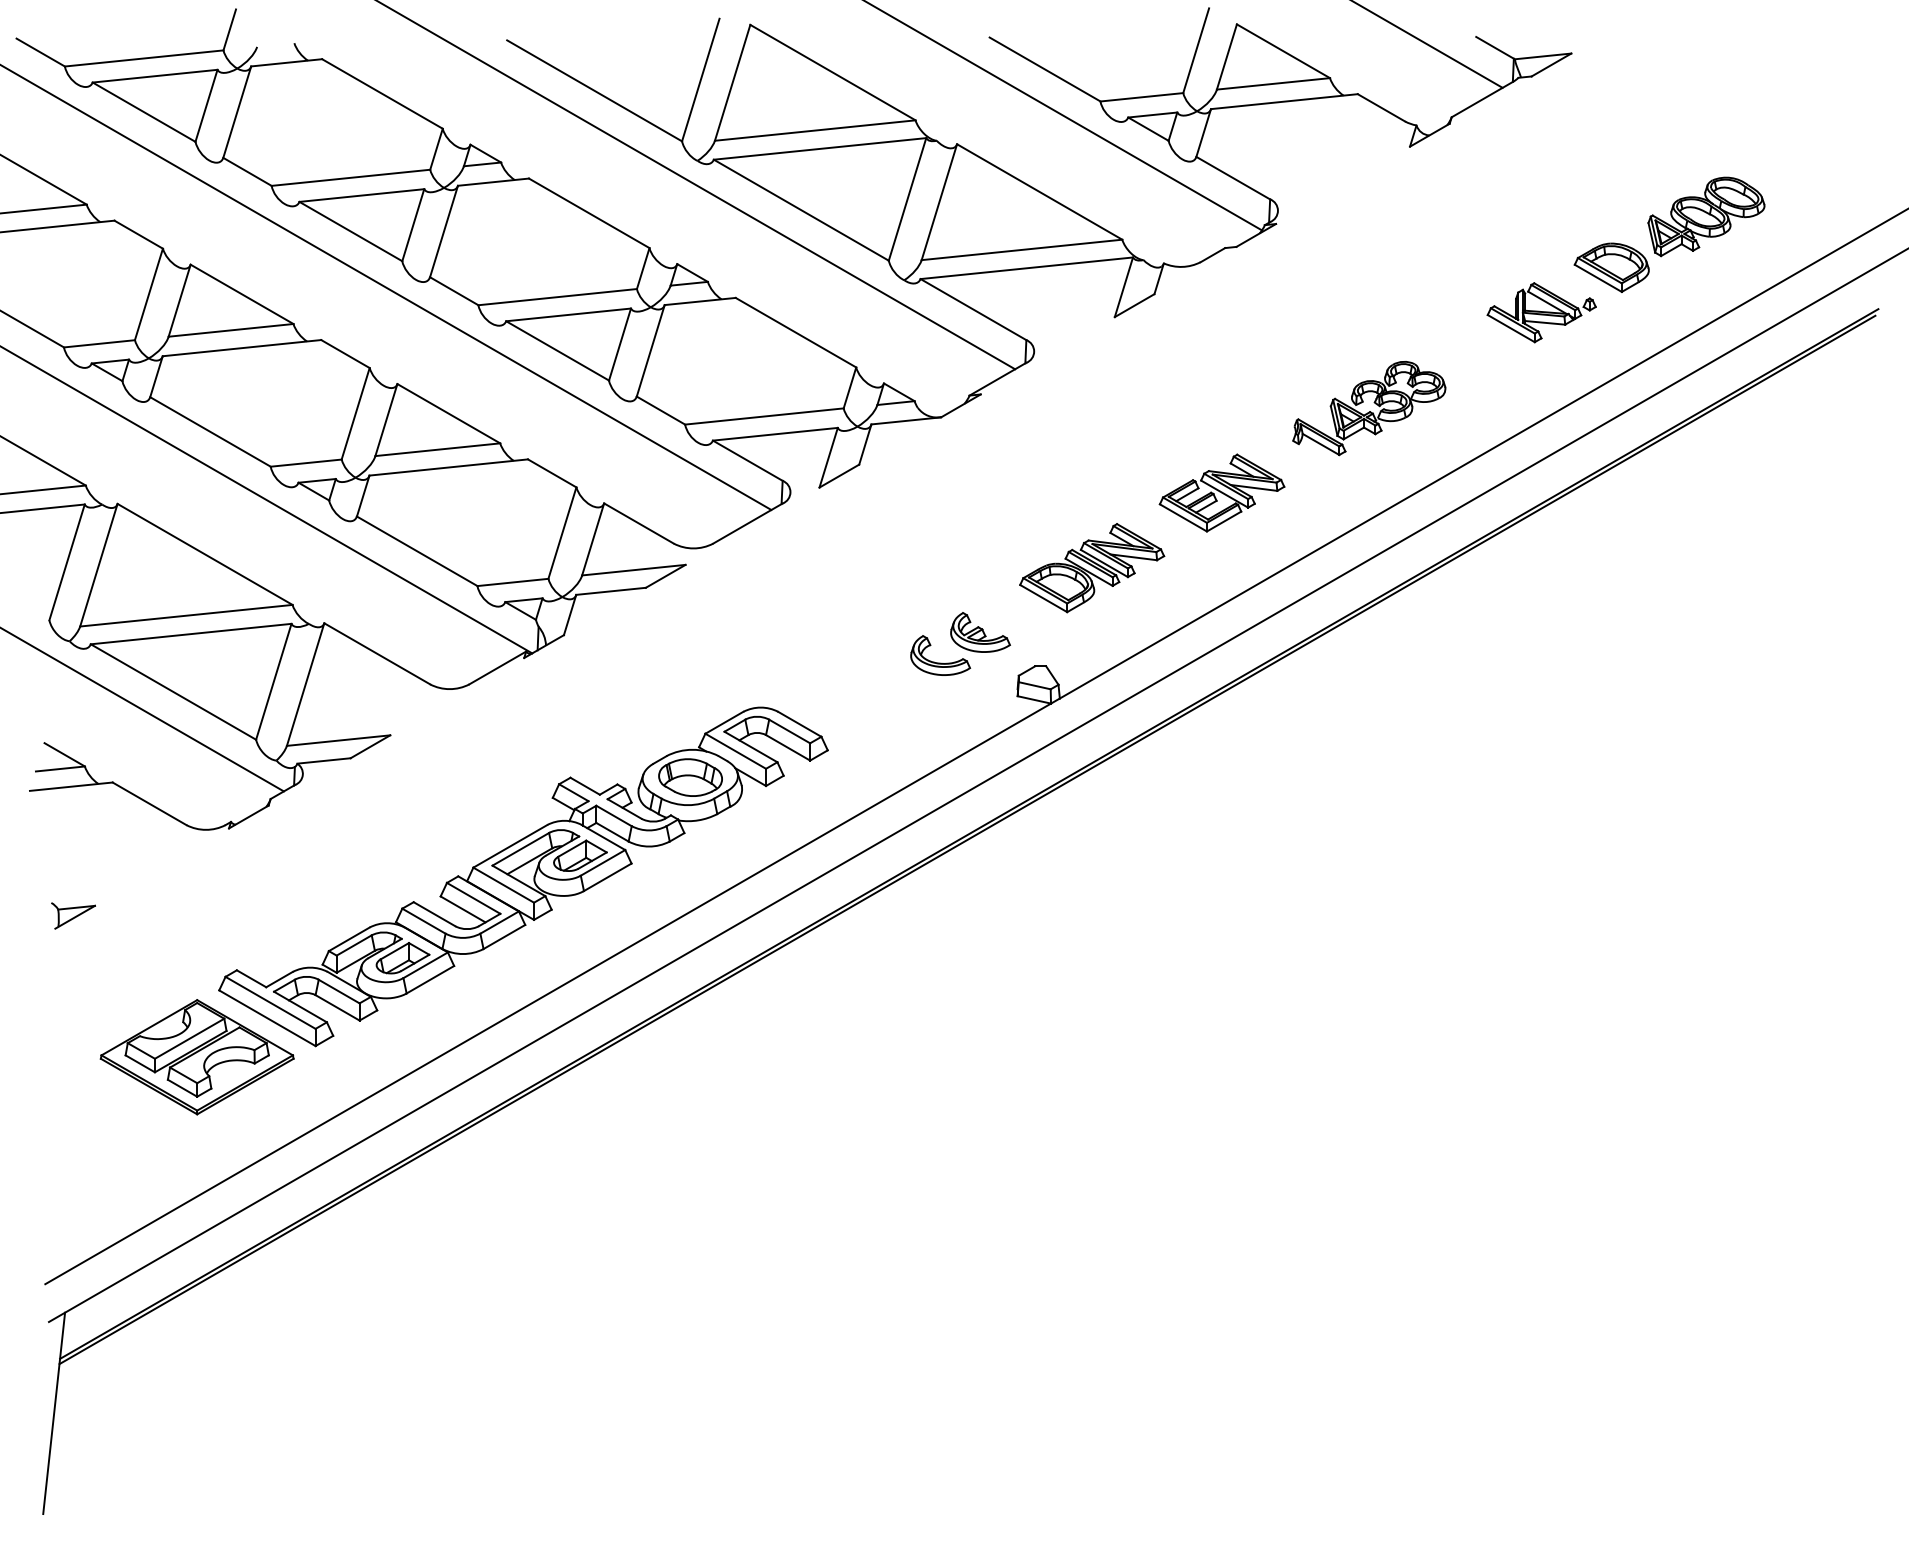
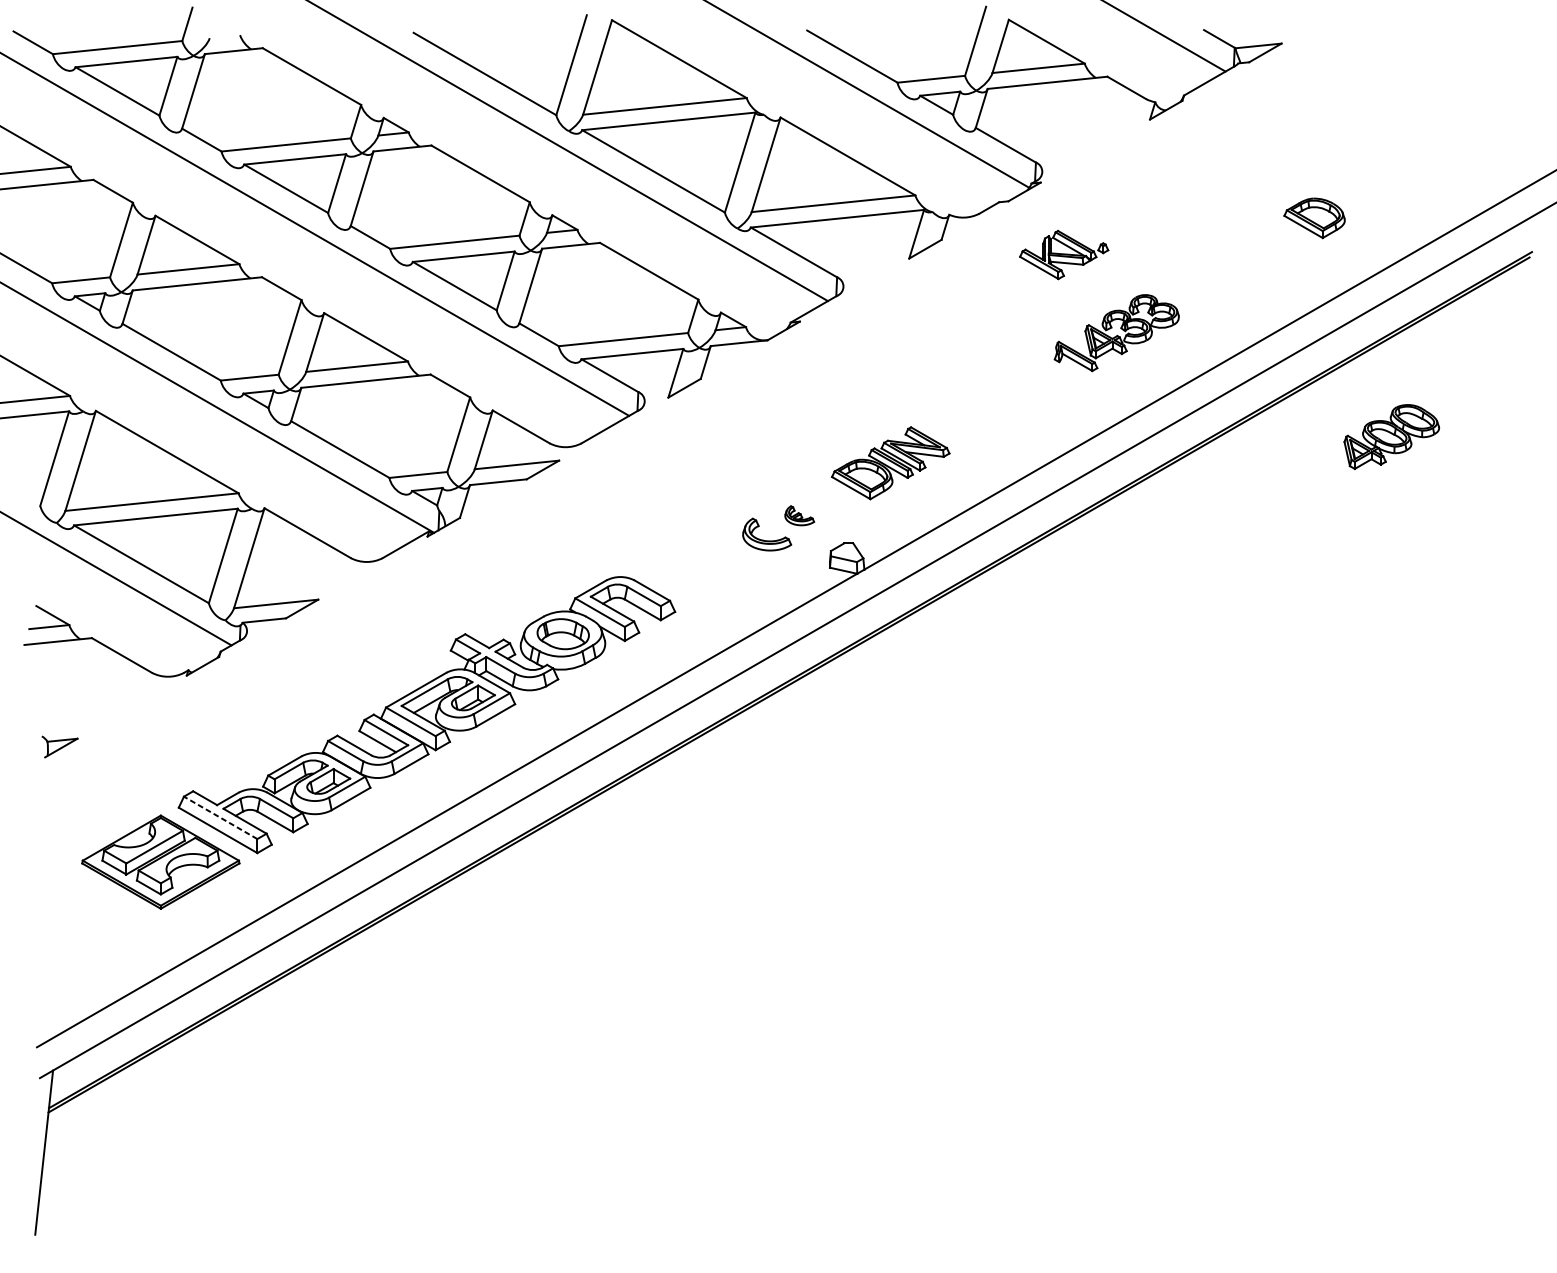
part: (1706, 216) -> (1391, 436), moved
part: (1541, 312) -> (1063, 254), moved
part: (1221, 492) -> (996, 401), removed
part: (980, 632) -> (799, 515), size x0.6
line: (270, 1002) -> (220, 817), solid -> dashed

